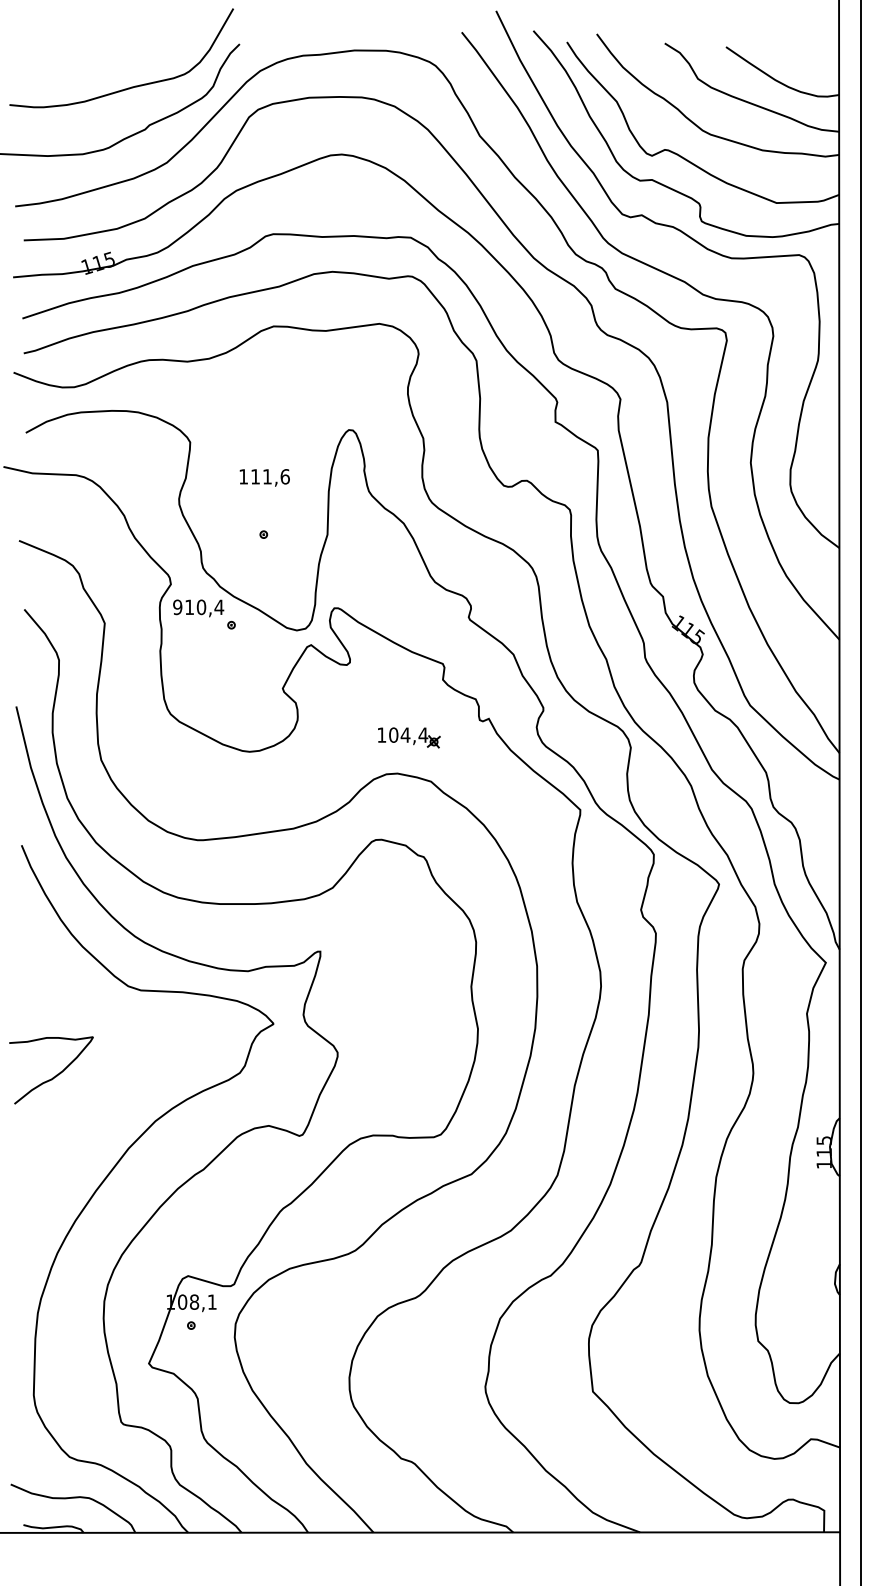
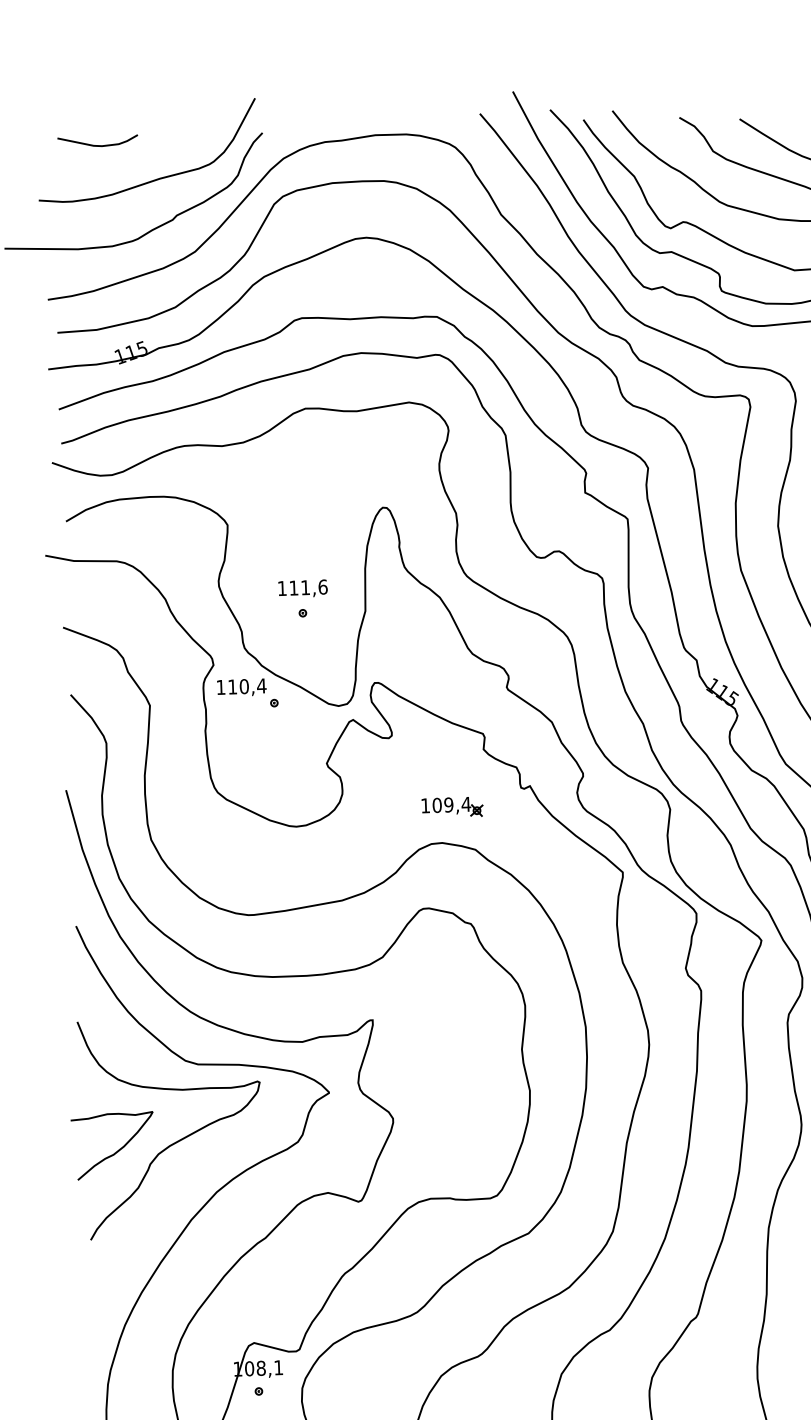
curve: (71, 50) -> (97, 144), added
text: (264, 477) -> (302, 588), moved
text: (177, 607) -> (220, 687), 910,4 -> 110,4
text: (405, 734) -> (448, 804), 104,4 -> 109,4
curve: (116, 1067) -> (176, 1140), added

